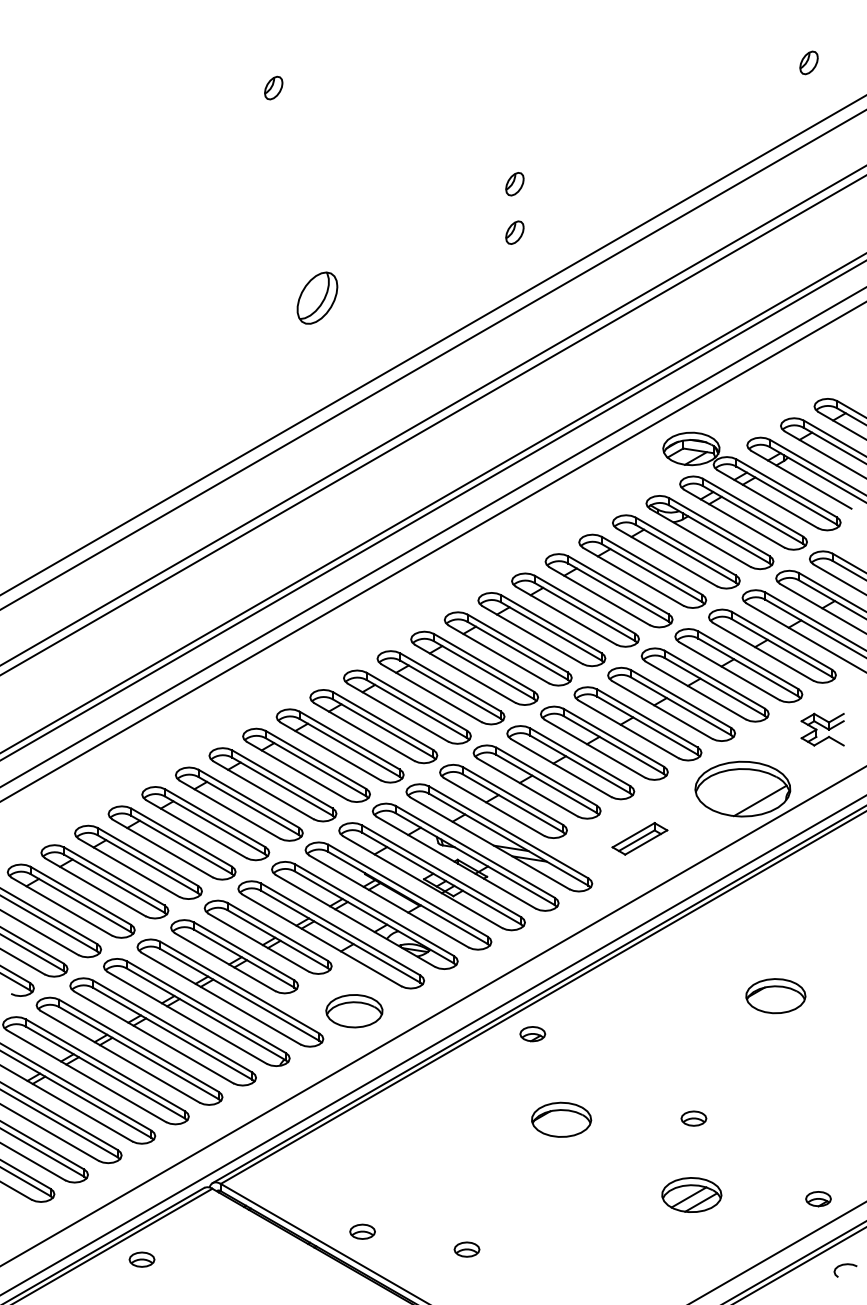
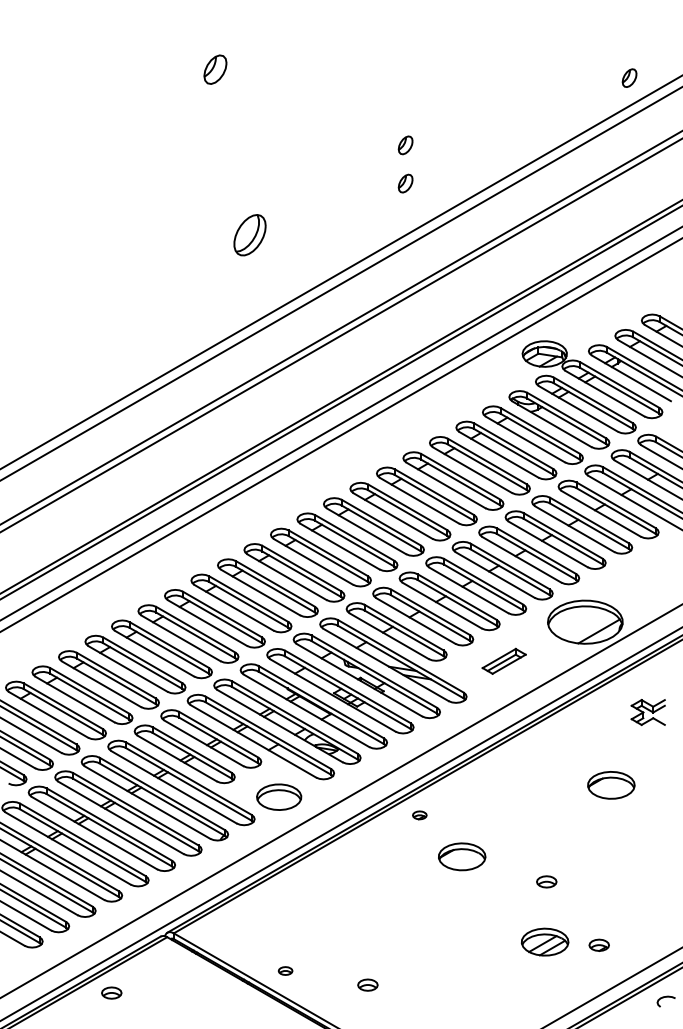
part: (808, 62) -> (629, 77), moved
part: (273, 87) -> (215, 69), size x1.6
part: (822, 729) -> (648, 712), moved
part: (532, 1034) -> (419, 815), size x0.7
part: (561, 1119) -> (462, 856), moved
part: (818, 1199) -> (599, 945), moved
part: (362, 1231) -> (285, 970), size x0.7

